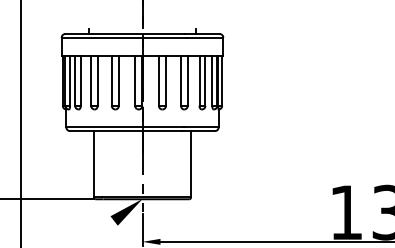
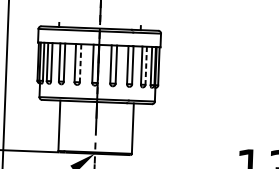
line: (118, 81) -> (80, 63), solid -> dashed
line: (205, 81) -> (146, 66), solid -> dashed

